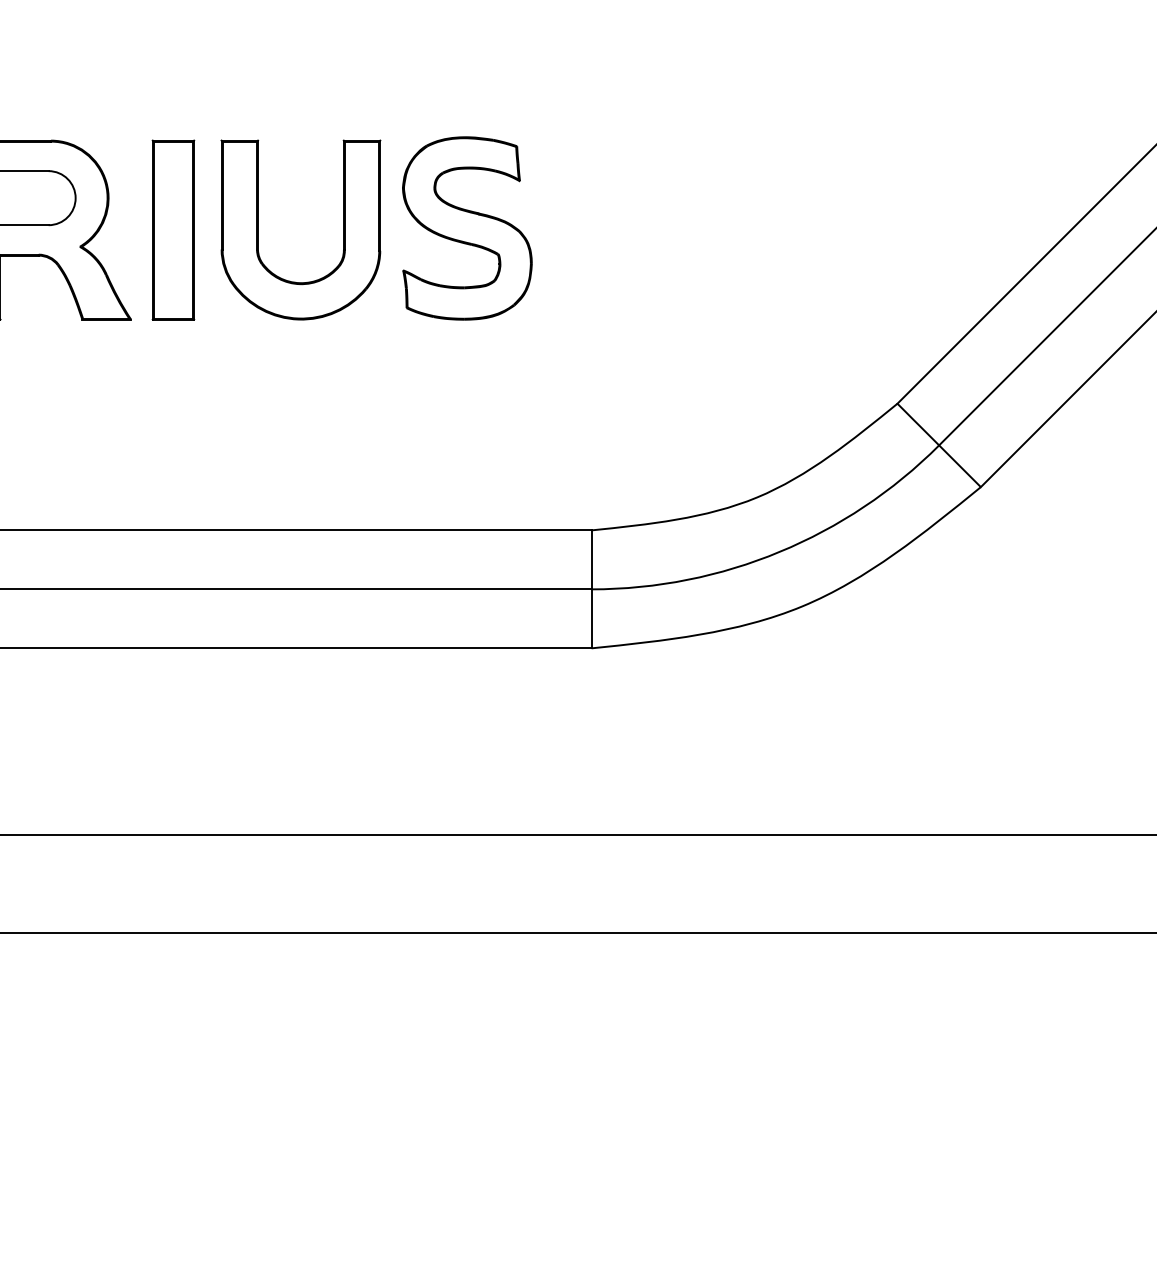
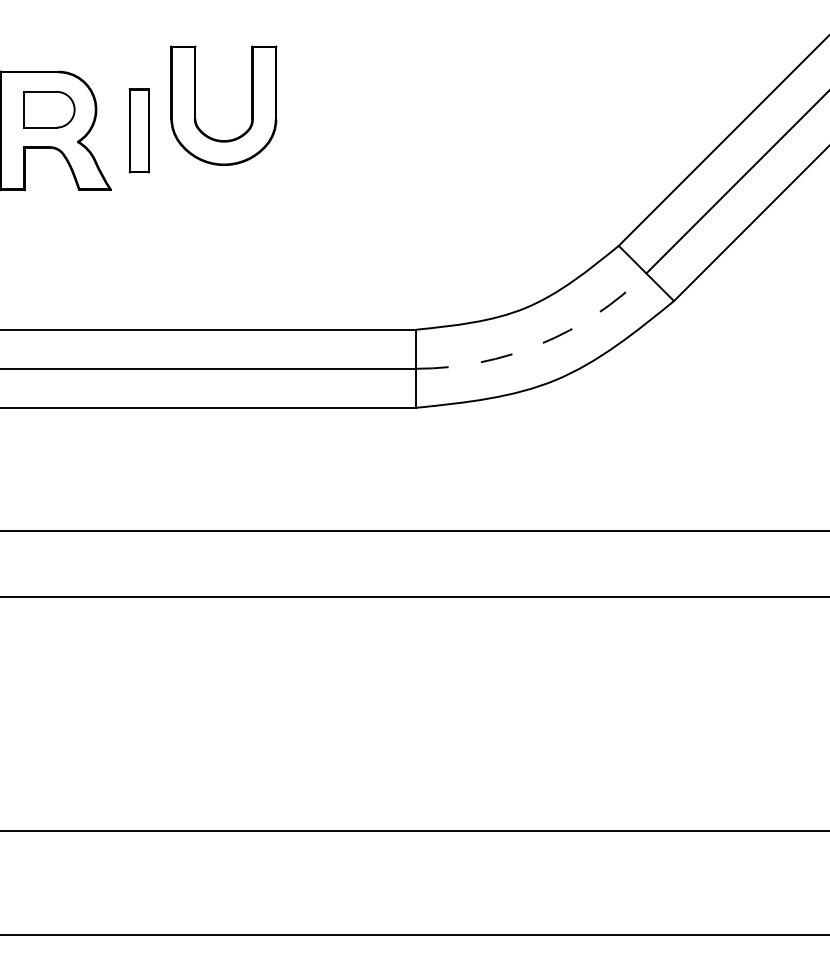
part: (466, 227) -> (333, 129), removed
part: (173, 229) -> (139, 130), size x0.7
part: (258, 229) -> (195, 105), moved
arc: (779, 552) -> (540, 344), solid -> dashed

